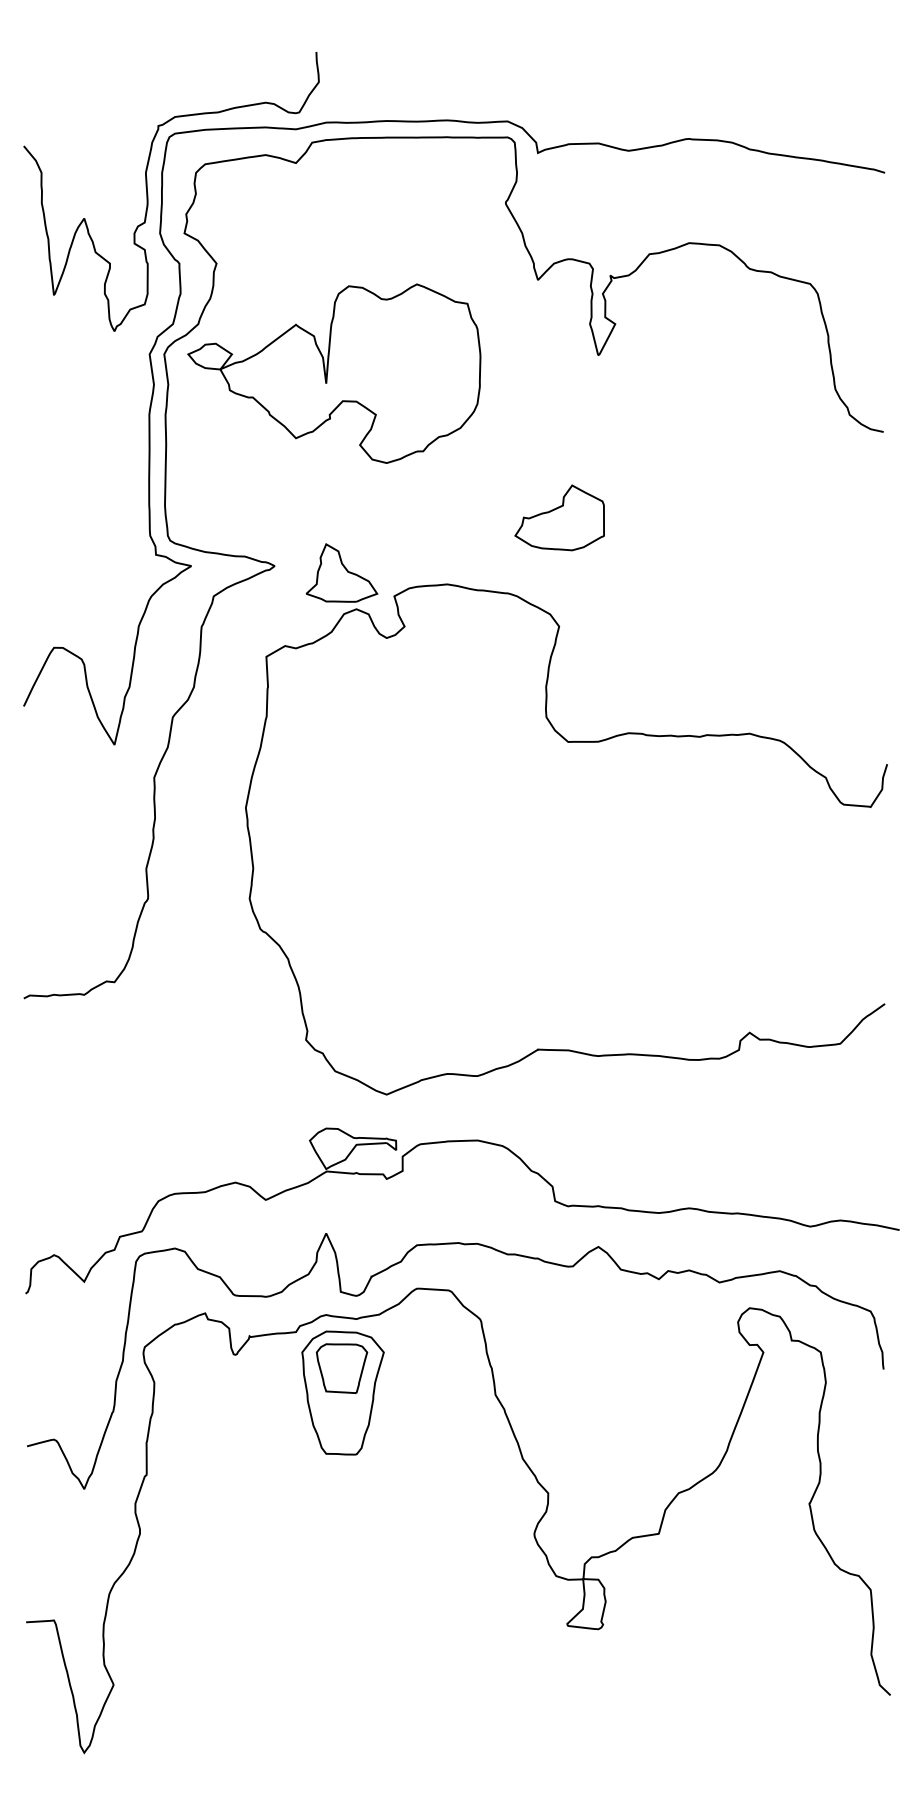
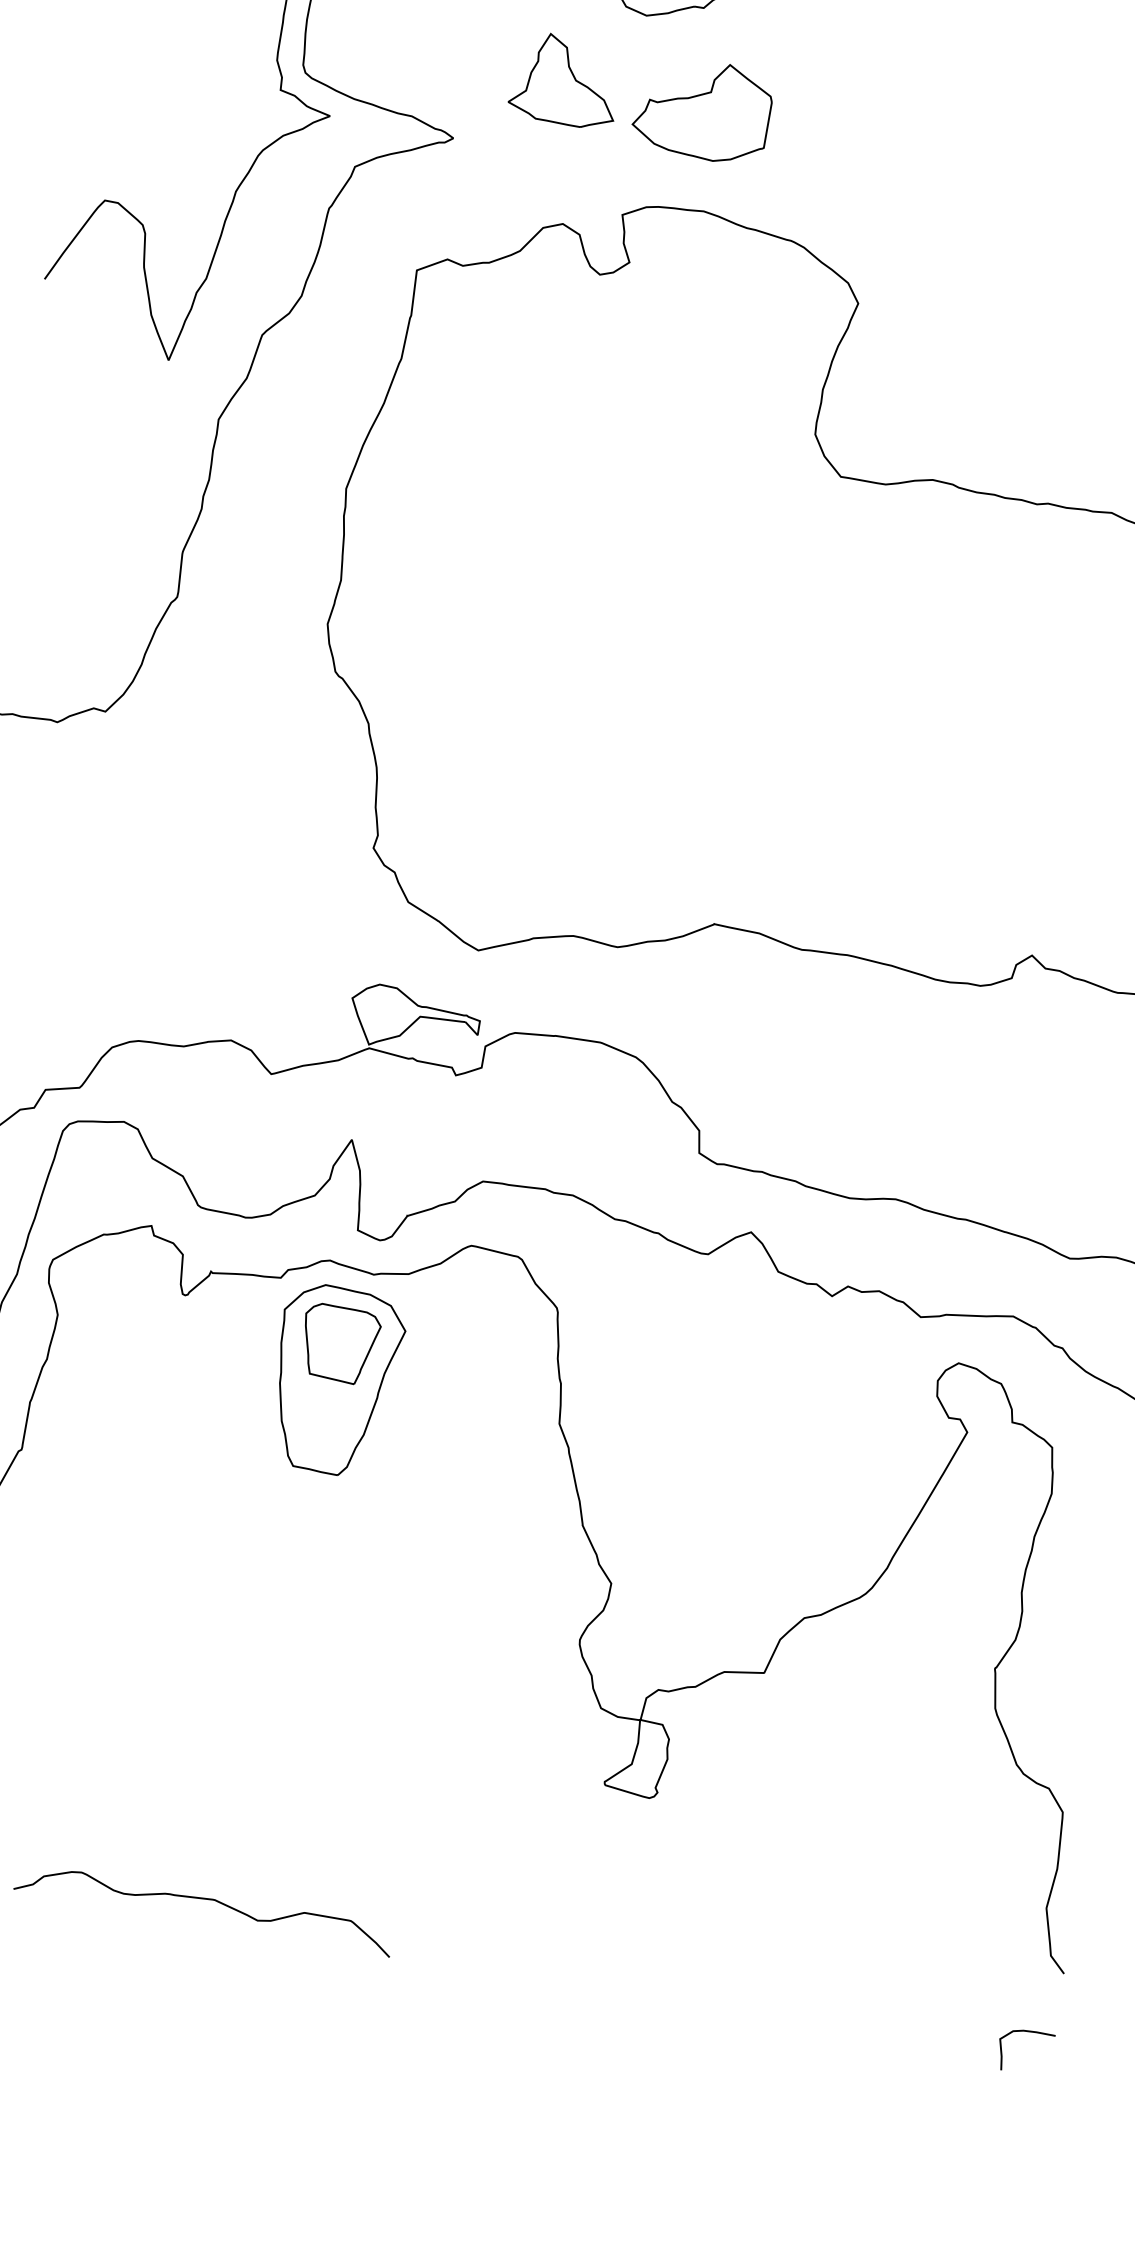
part: (559, 517) -> (702, 108), moved
part: (341, 572) -> (565, 79), moved
curve: (873, 1738) -> (1027, 2033), added
curve: (320, 1748) -> (206, 1900), added

